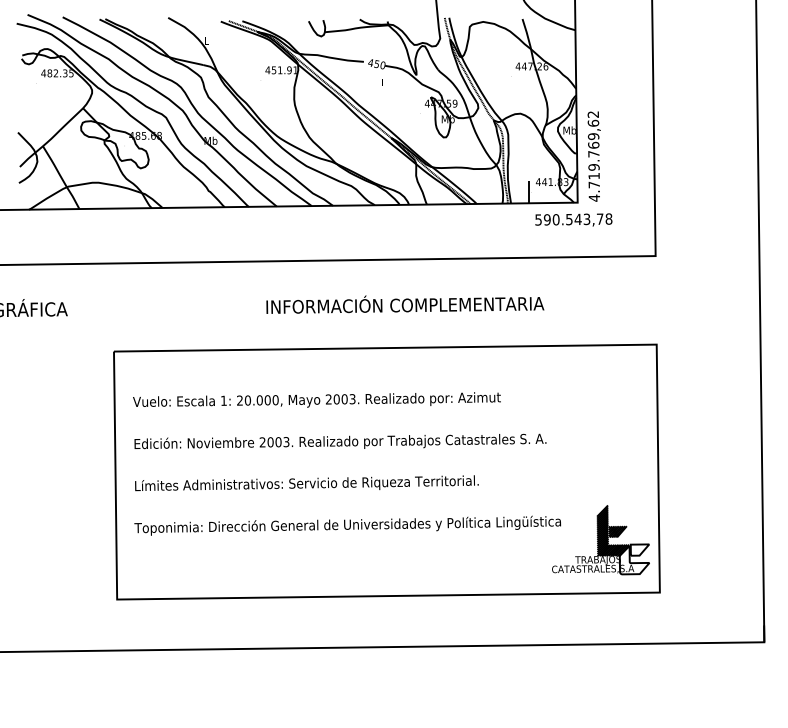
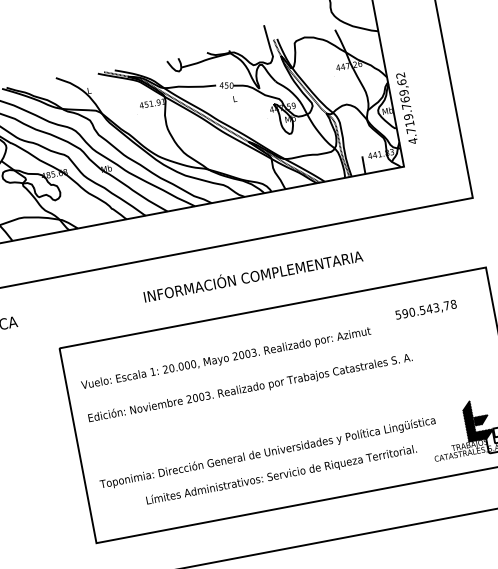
text: (593, 156) -> (406, 108), moved
text: (573, 219) -> (425, 309), moved
text: (405, 304) -> (253, 275), moved
text: (306, 483) -> (281, 474), moved

